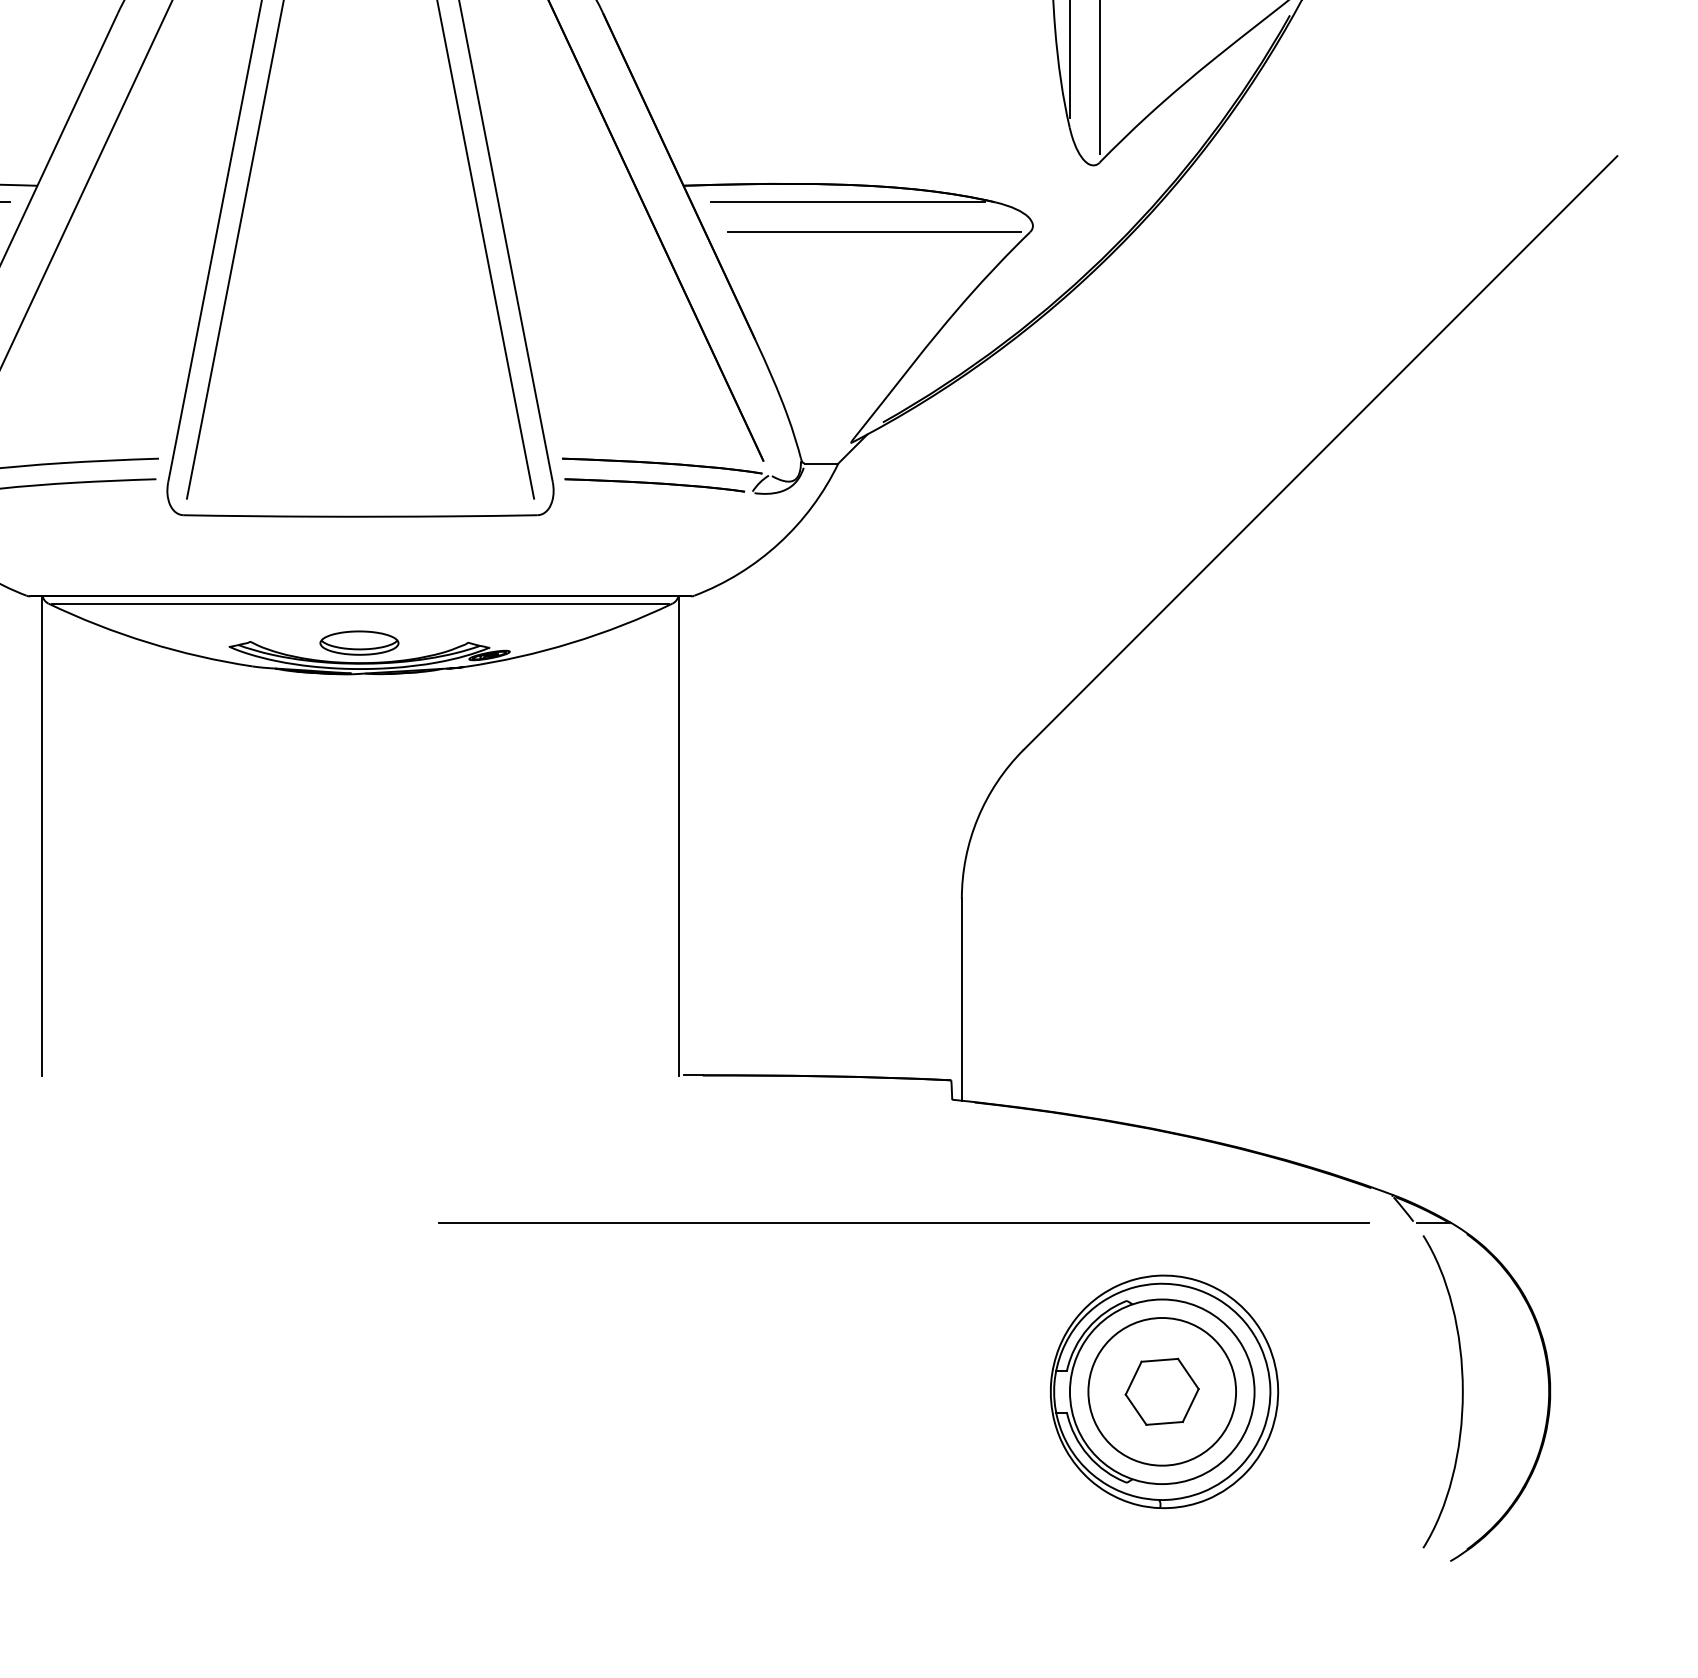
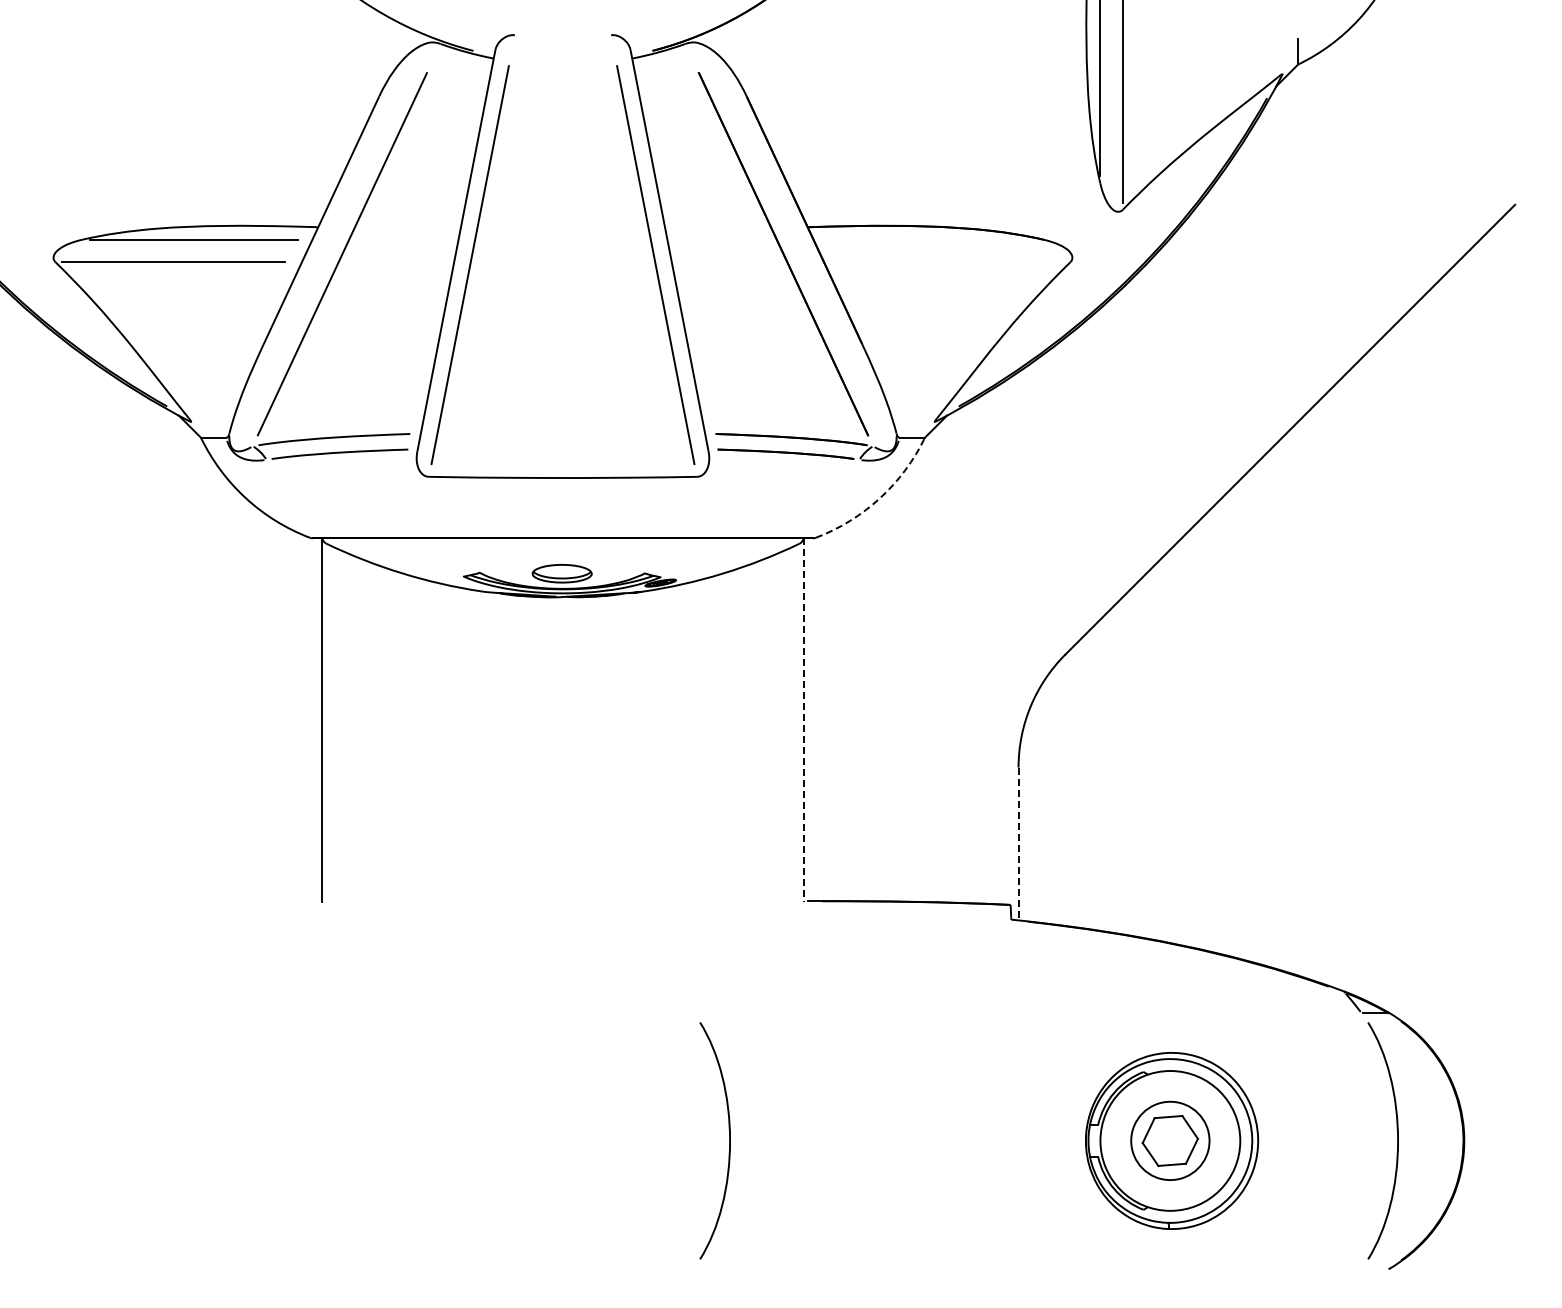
line: (848, 201) -> (932, 239), removed
line: (874, 232) -> (952, 262), removed
arc: (779, 543) -> (880, 498), solid -> dashed
line: (359, 603) -> (562, 543), removed
line: (677, 836) -> (803, 720), solid -> dashed
line: (961, 1000) -> (1018, 844), solid -> dashed
line: (903, 1223) -> (974, 1013), removed
curve: (580, 1391) -> (729, 1140), added
circle: (1162, 1391) -> (1170, 1140), size x0.7

